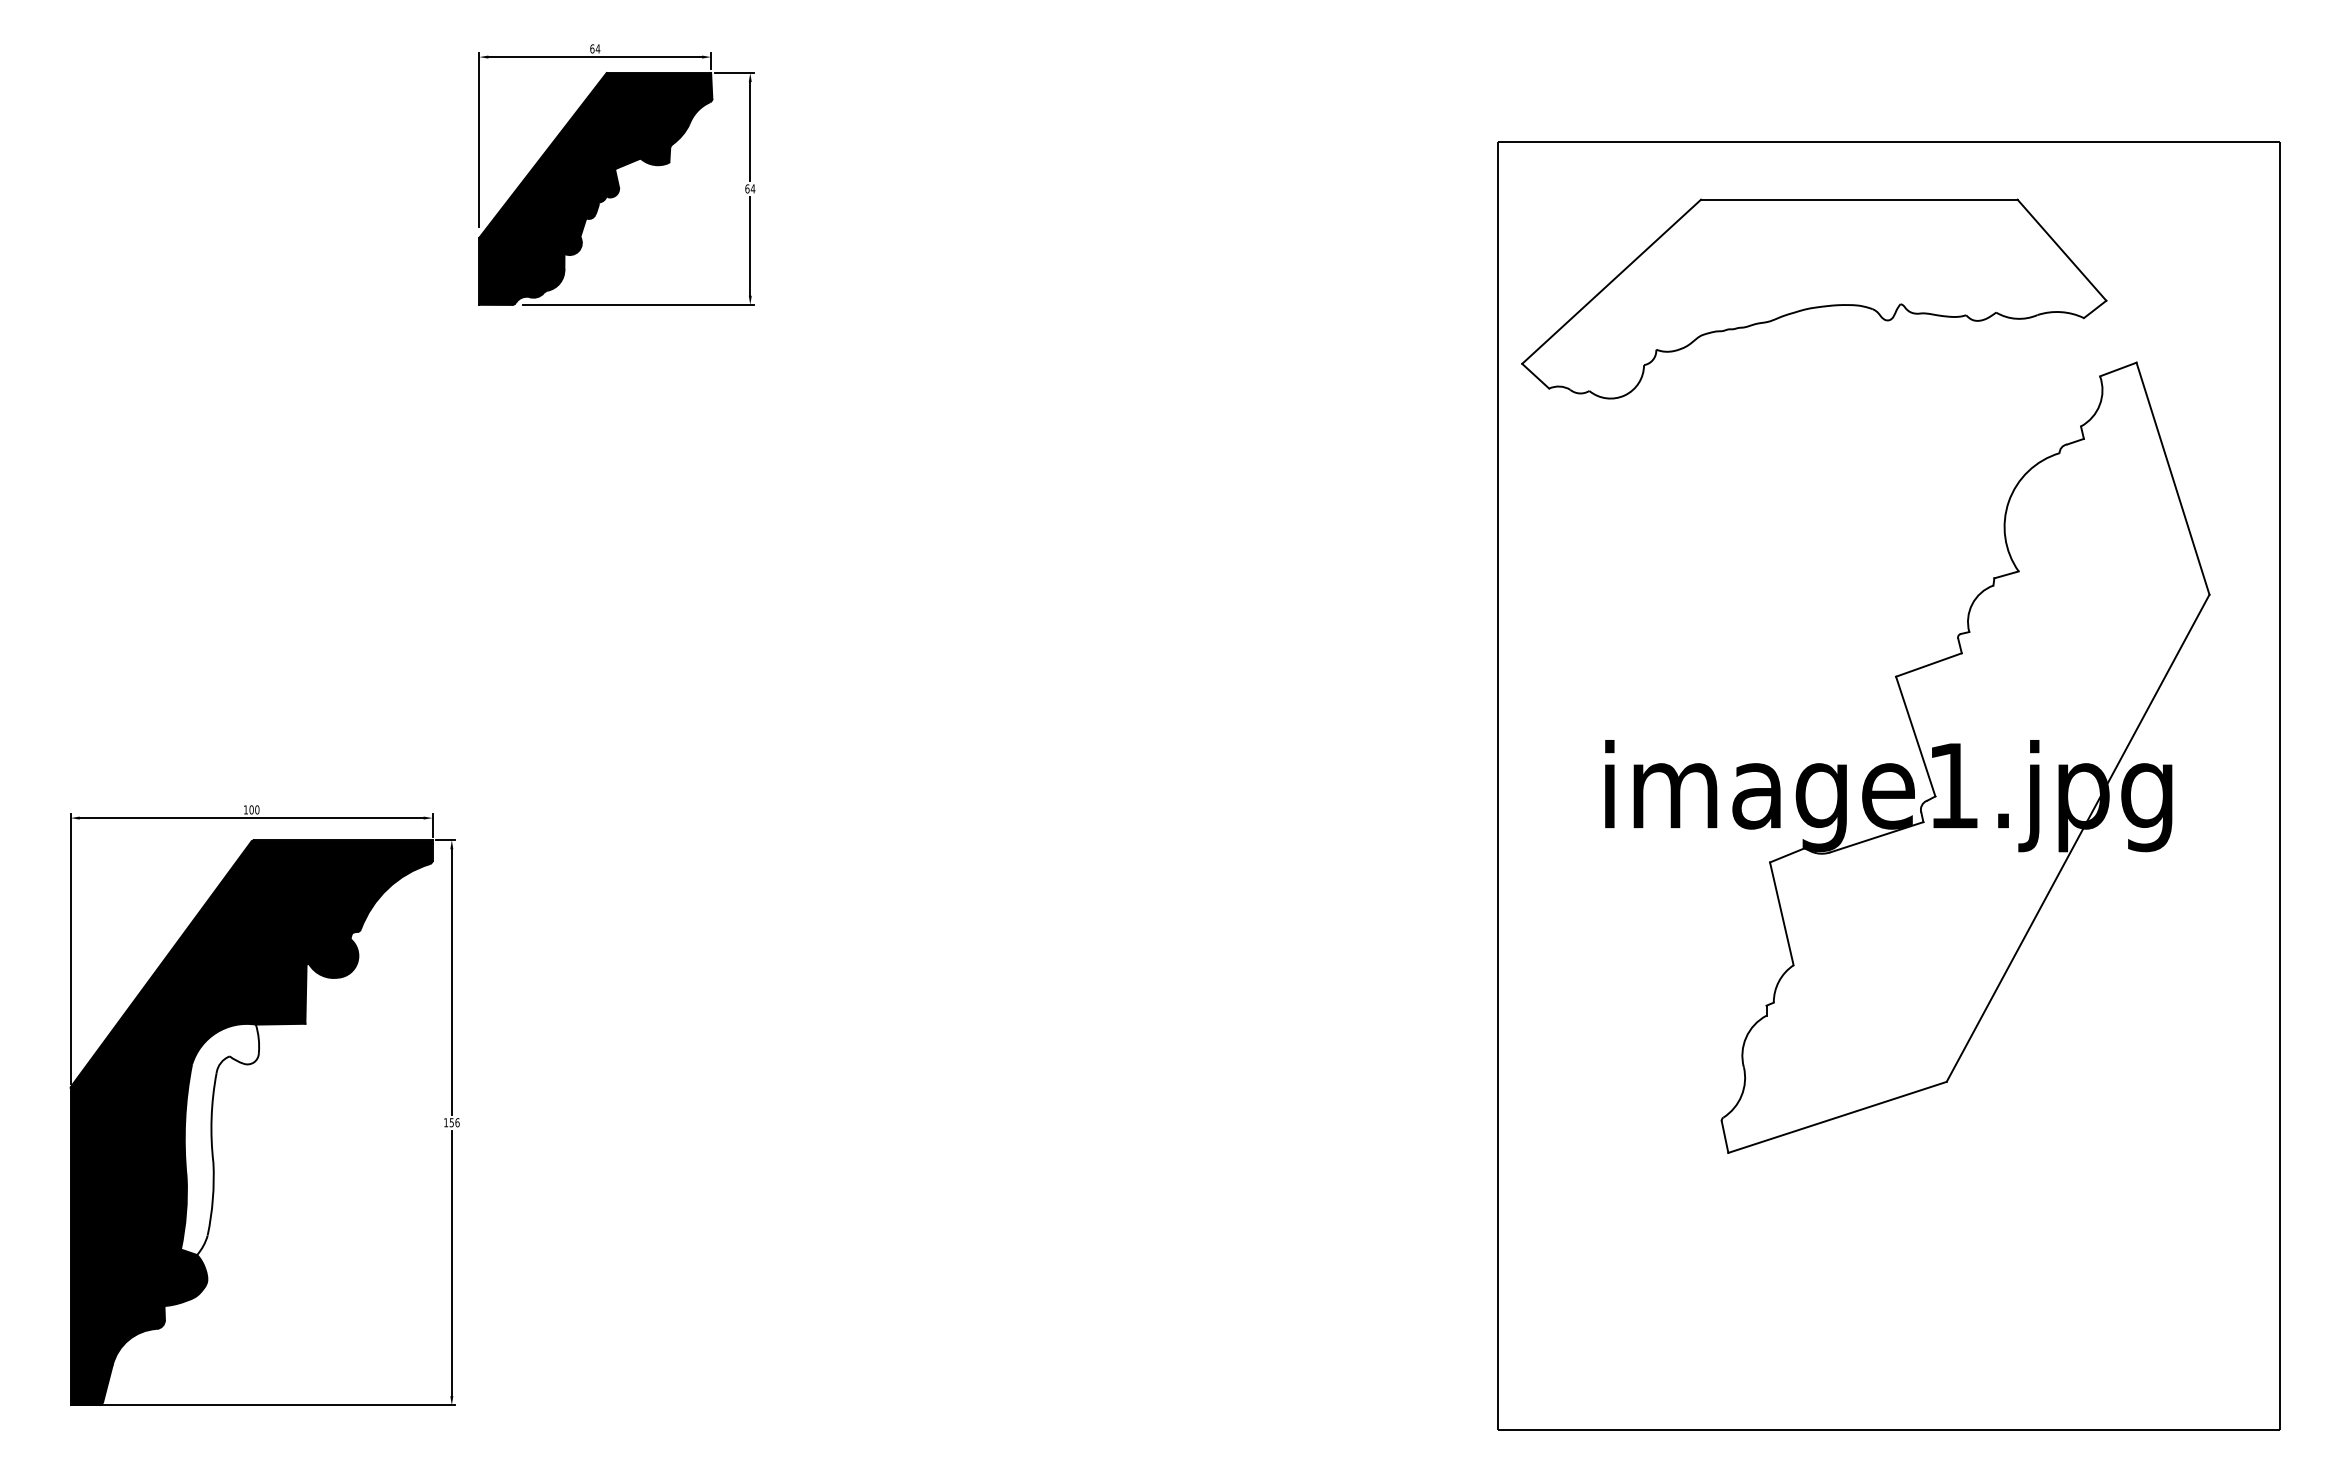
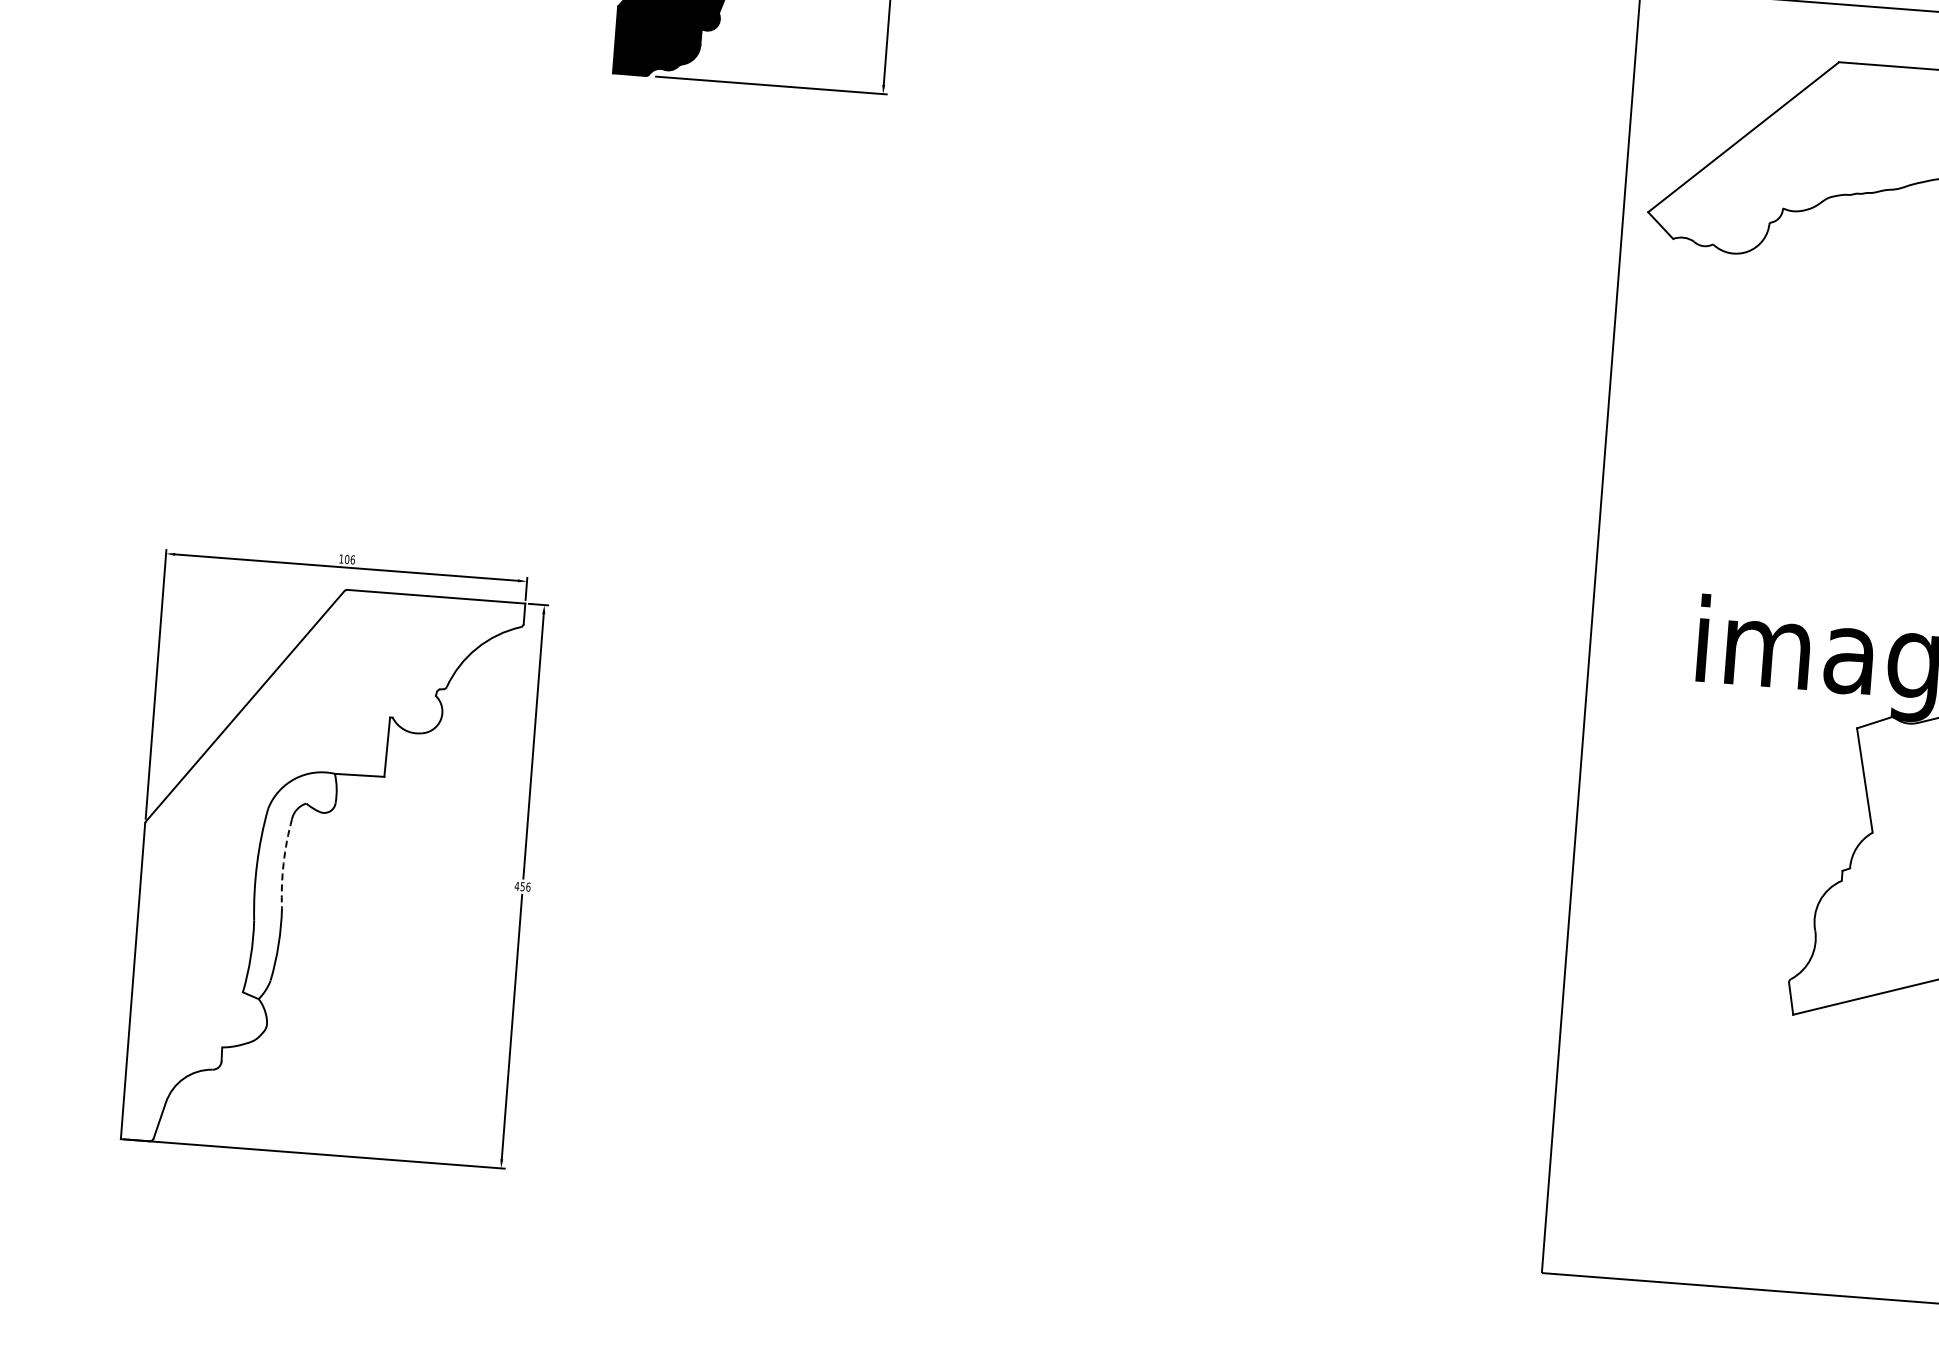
text: (257, 809) -> (353, 559), 100 -> 106
arc: (211, 1117) -> (283, 863), solid -> dashed
fill: (251, 1122) -> (323, 871), removed
text: (445, 1122) -> (516, 886), 156 -> 456

